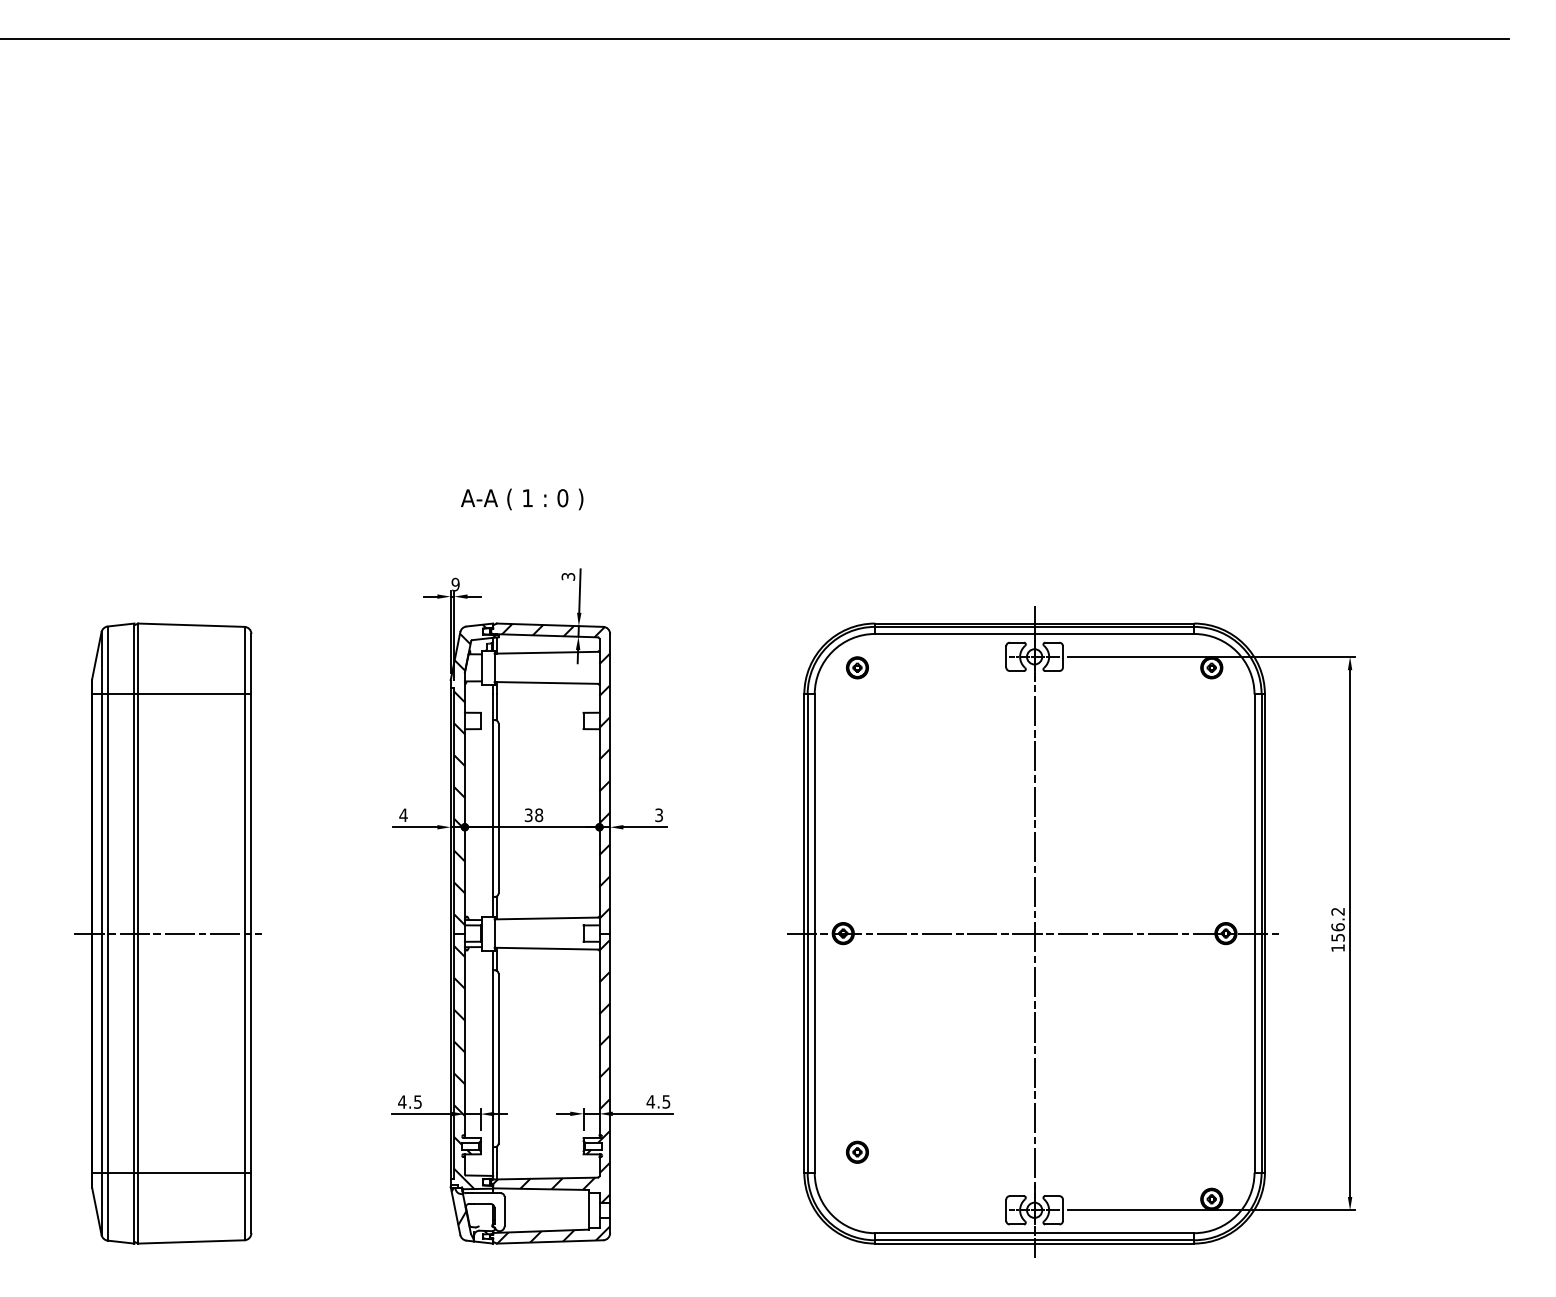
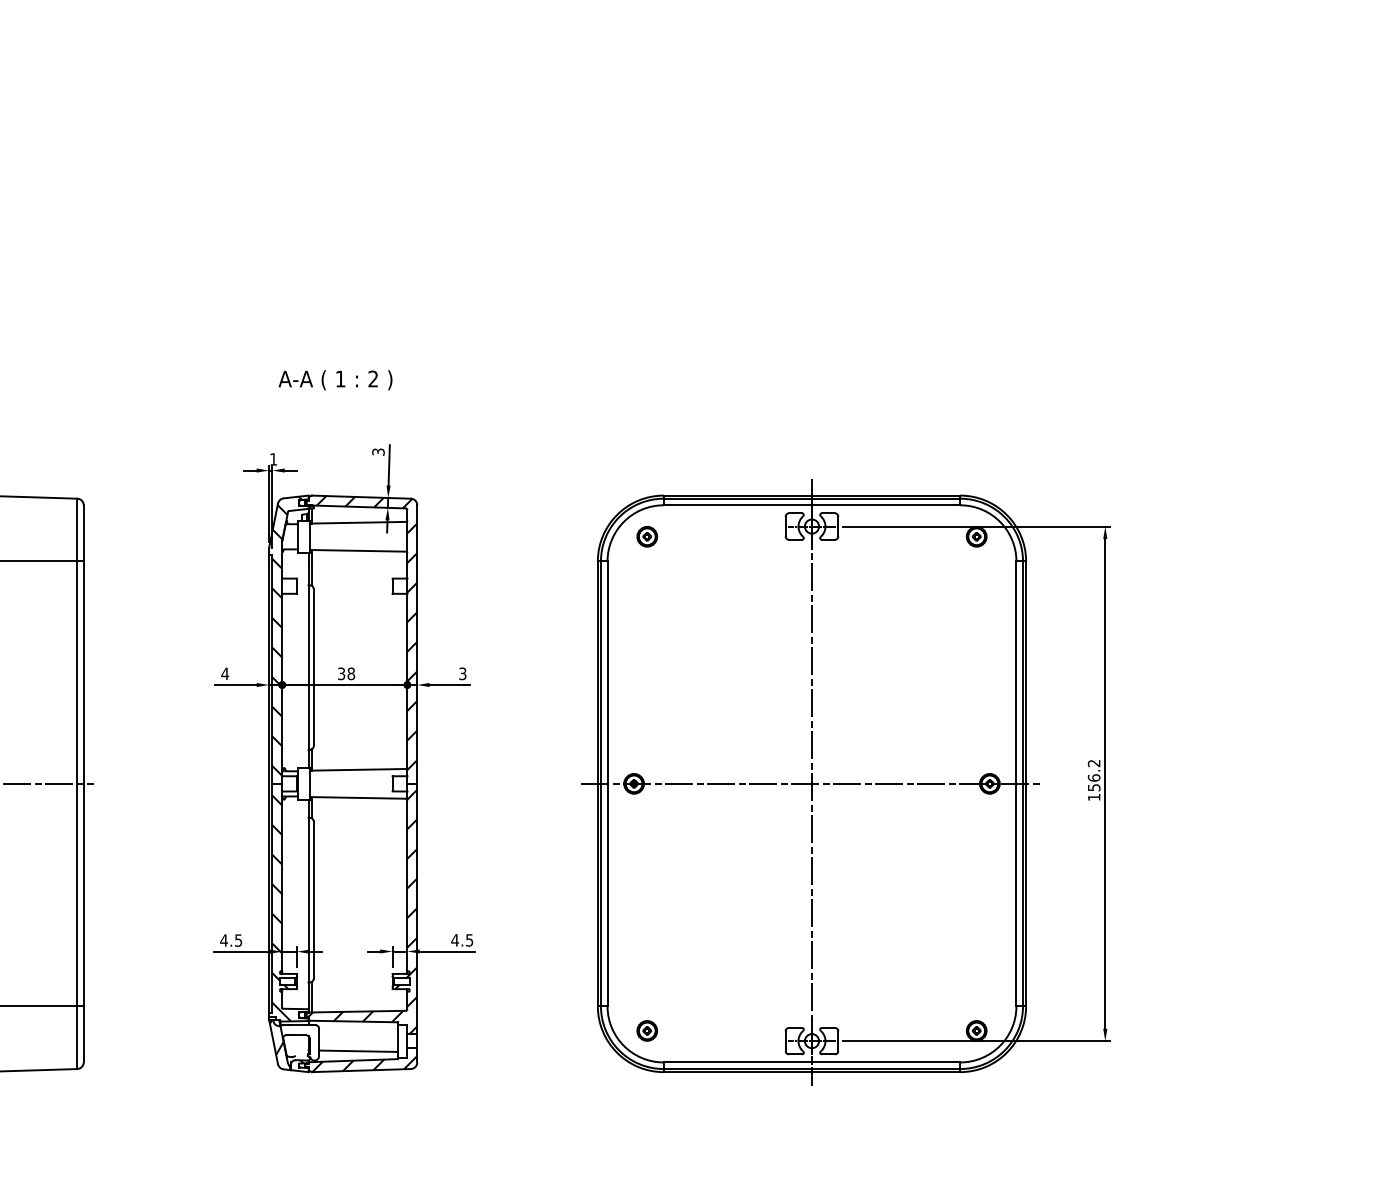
text: (562, 498) -> (373, 379), 0 -> 2
text: (455, 584) -> (273, 459), 9 -> 1
part: (857, 1151) -> (647, 1030), moved
line: (546, 1220) -> (358, 1050), added

